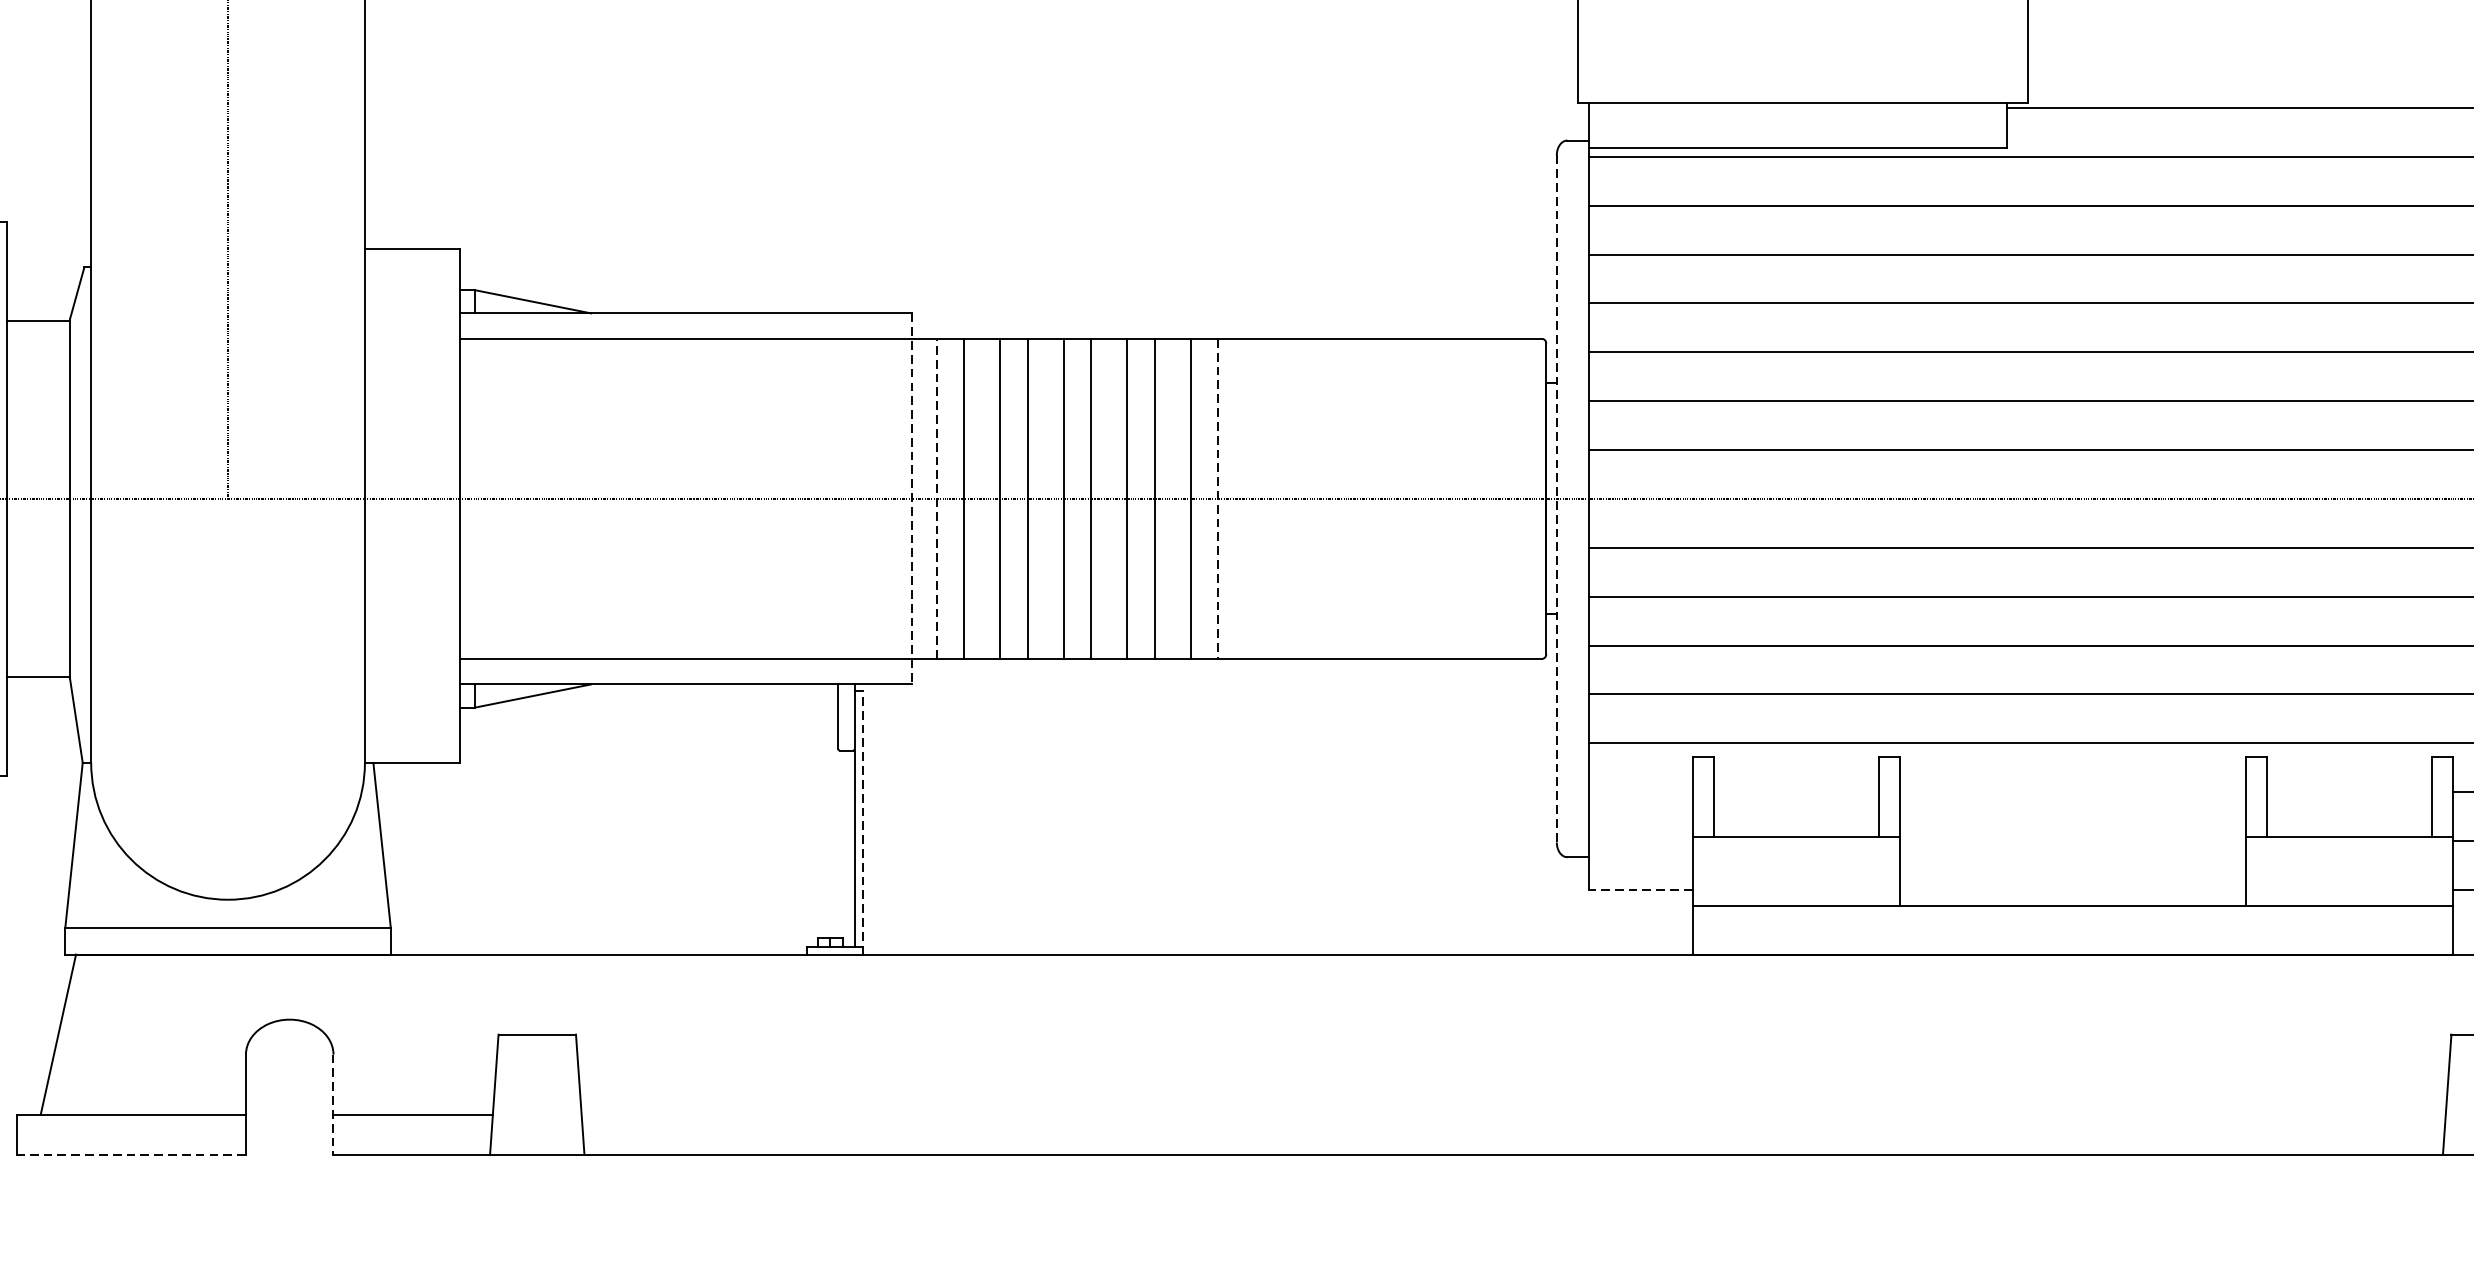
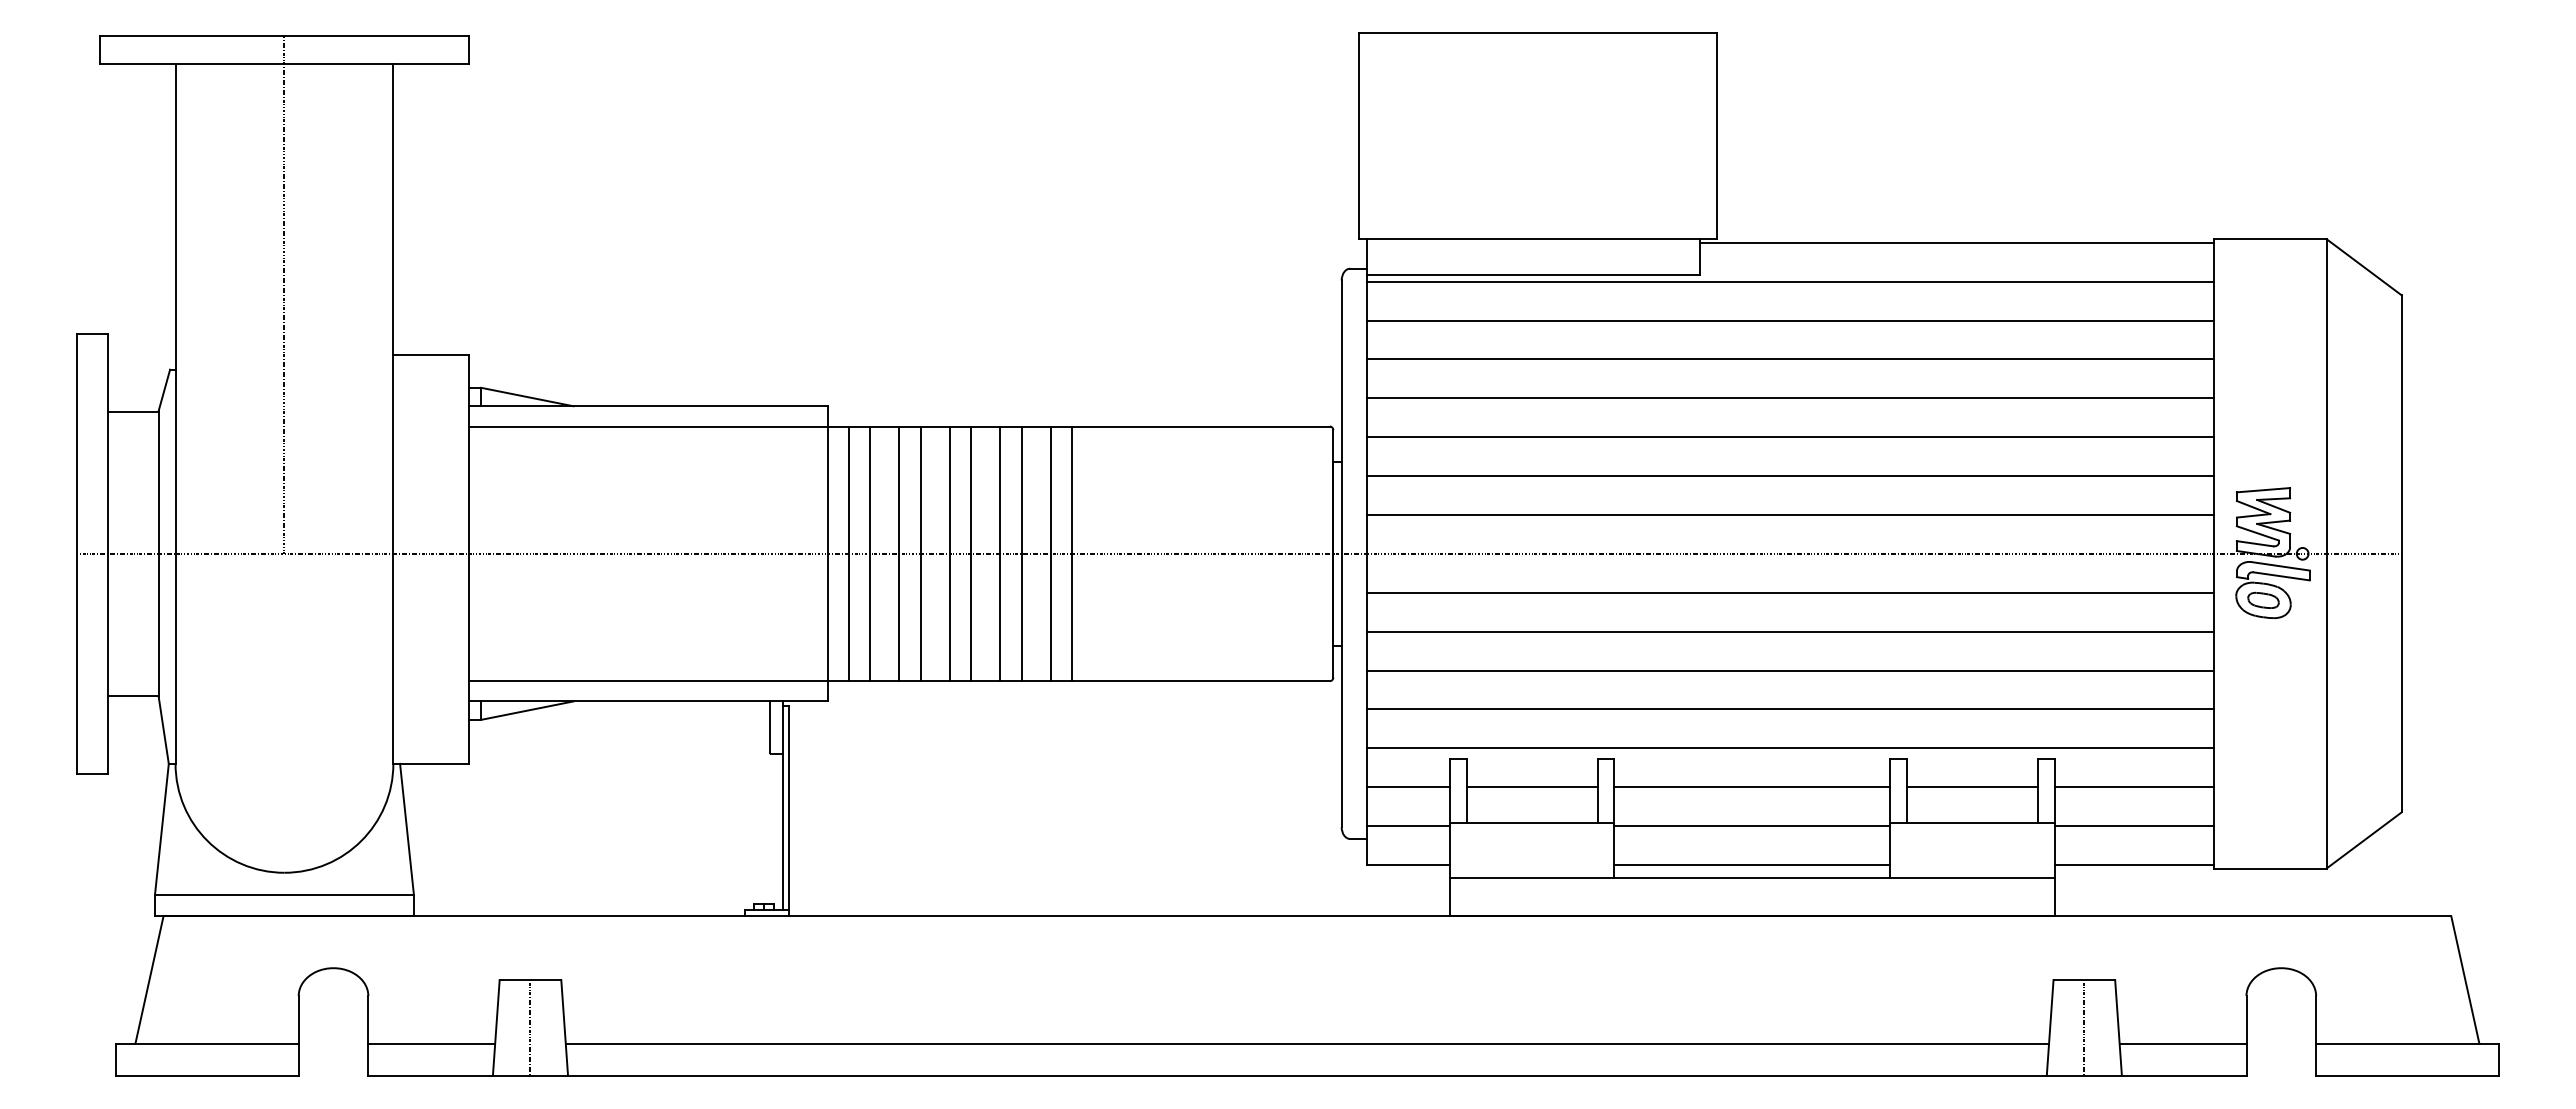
line: (911, 498) -> (828, 553), dashed -> solid
line: (936, 498) -> (848, 553), dashed -> solid
line: (1218, 499) -> (1072, 554), dashed -> solid
line: (1556, 499) -> (1341, 554), dashed -> solid
line: (1640, 792) -> (1408, 787), added
line: (1795, 792) -> (1531, 787), added
line: (2071, 792) -> (1751, 787), added
line: (2348, 792) -> (1971, 787), added
line: (862, 821) -> (789, 810), dashed -> solid
line: (1640, 841) -> (1408, 826), added
line: (2071, 841) -> (1751, 826), added
line: (1639, 889) -> (1407, 864), dashed -> solid
line: (2071, 889) -> (1751, 864), added
line: (537, 1094) -> (530, 1027), added
line: (333, 1104) -> (368, 1035), dashed -> solid
line: (1513, 1114) -> (1307, 1043), added
line: (130, 1154) -> (206, 1075), dashed -> solid

